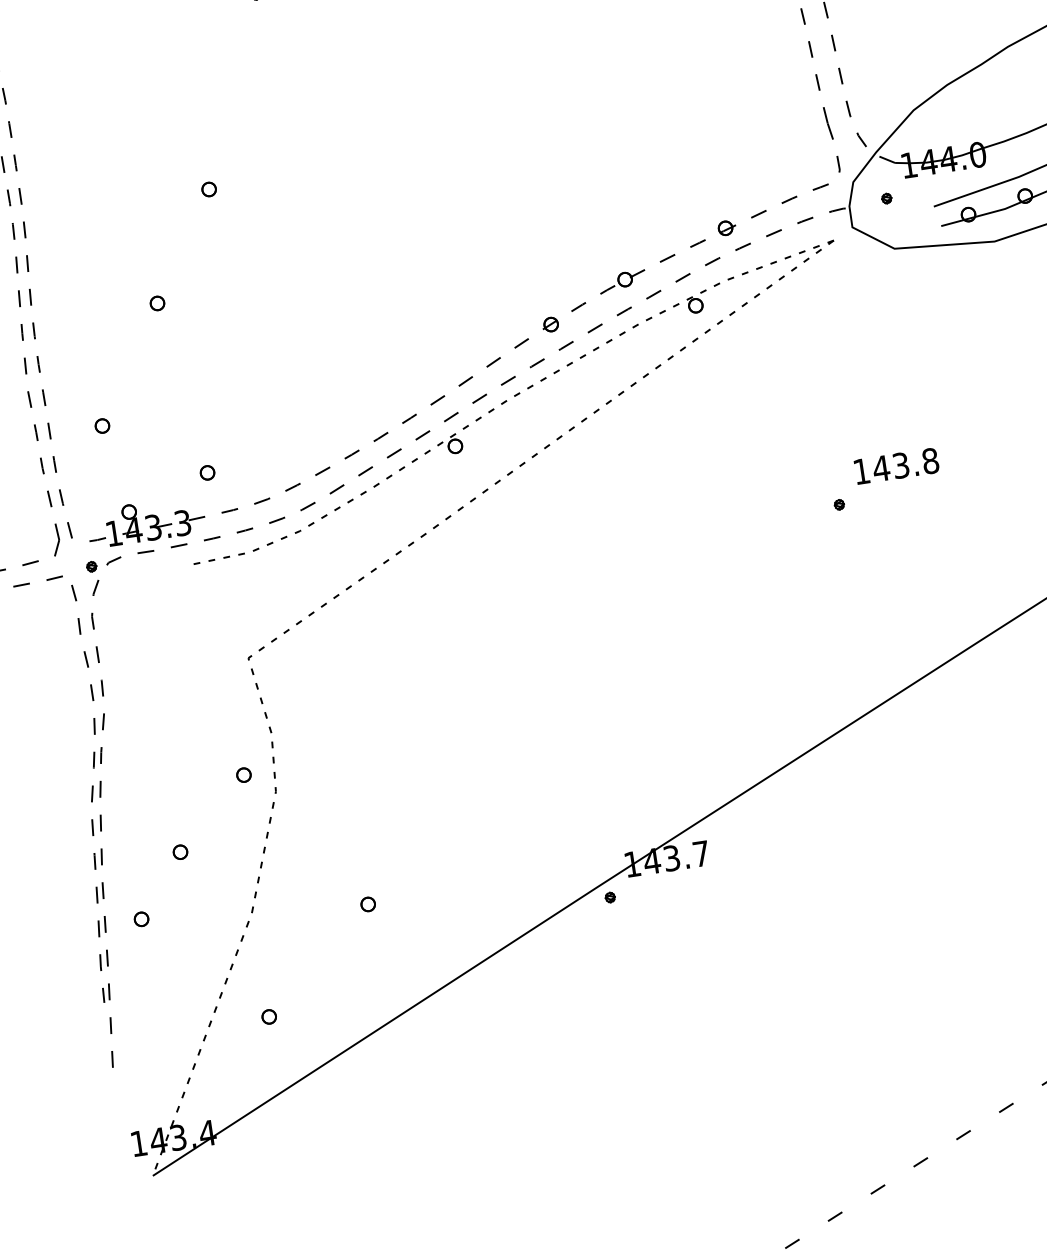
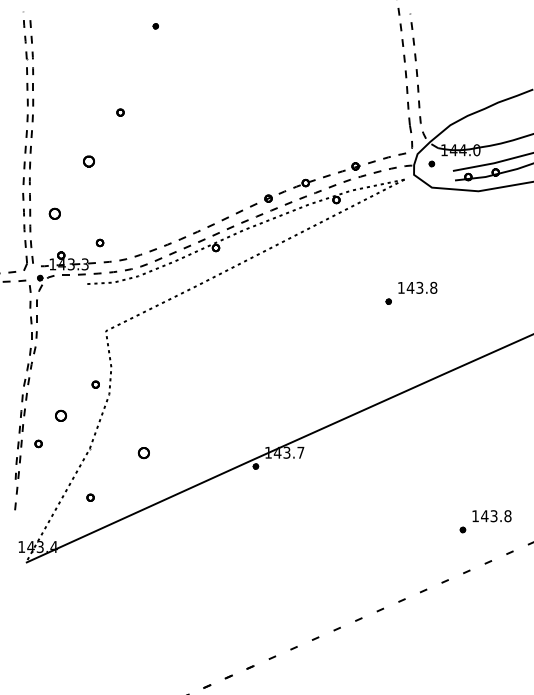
part: (156, 303) -> (88, 161), size x1.6
part: (101, 427) -> (54, 214), size x1.6
part: (181, 851) -> (61, 415), size x1.6
part: (367, 903) -> (143, 452), size x1.6

